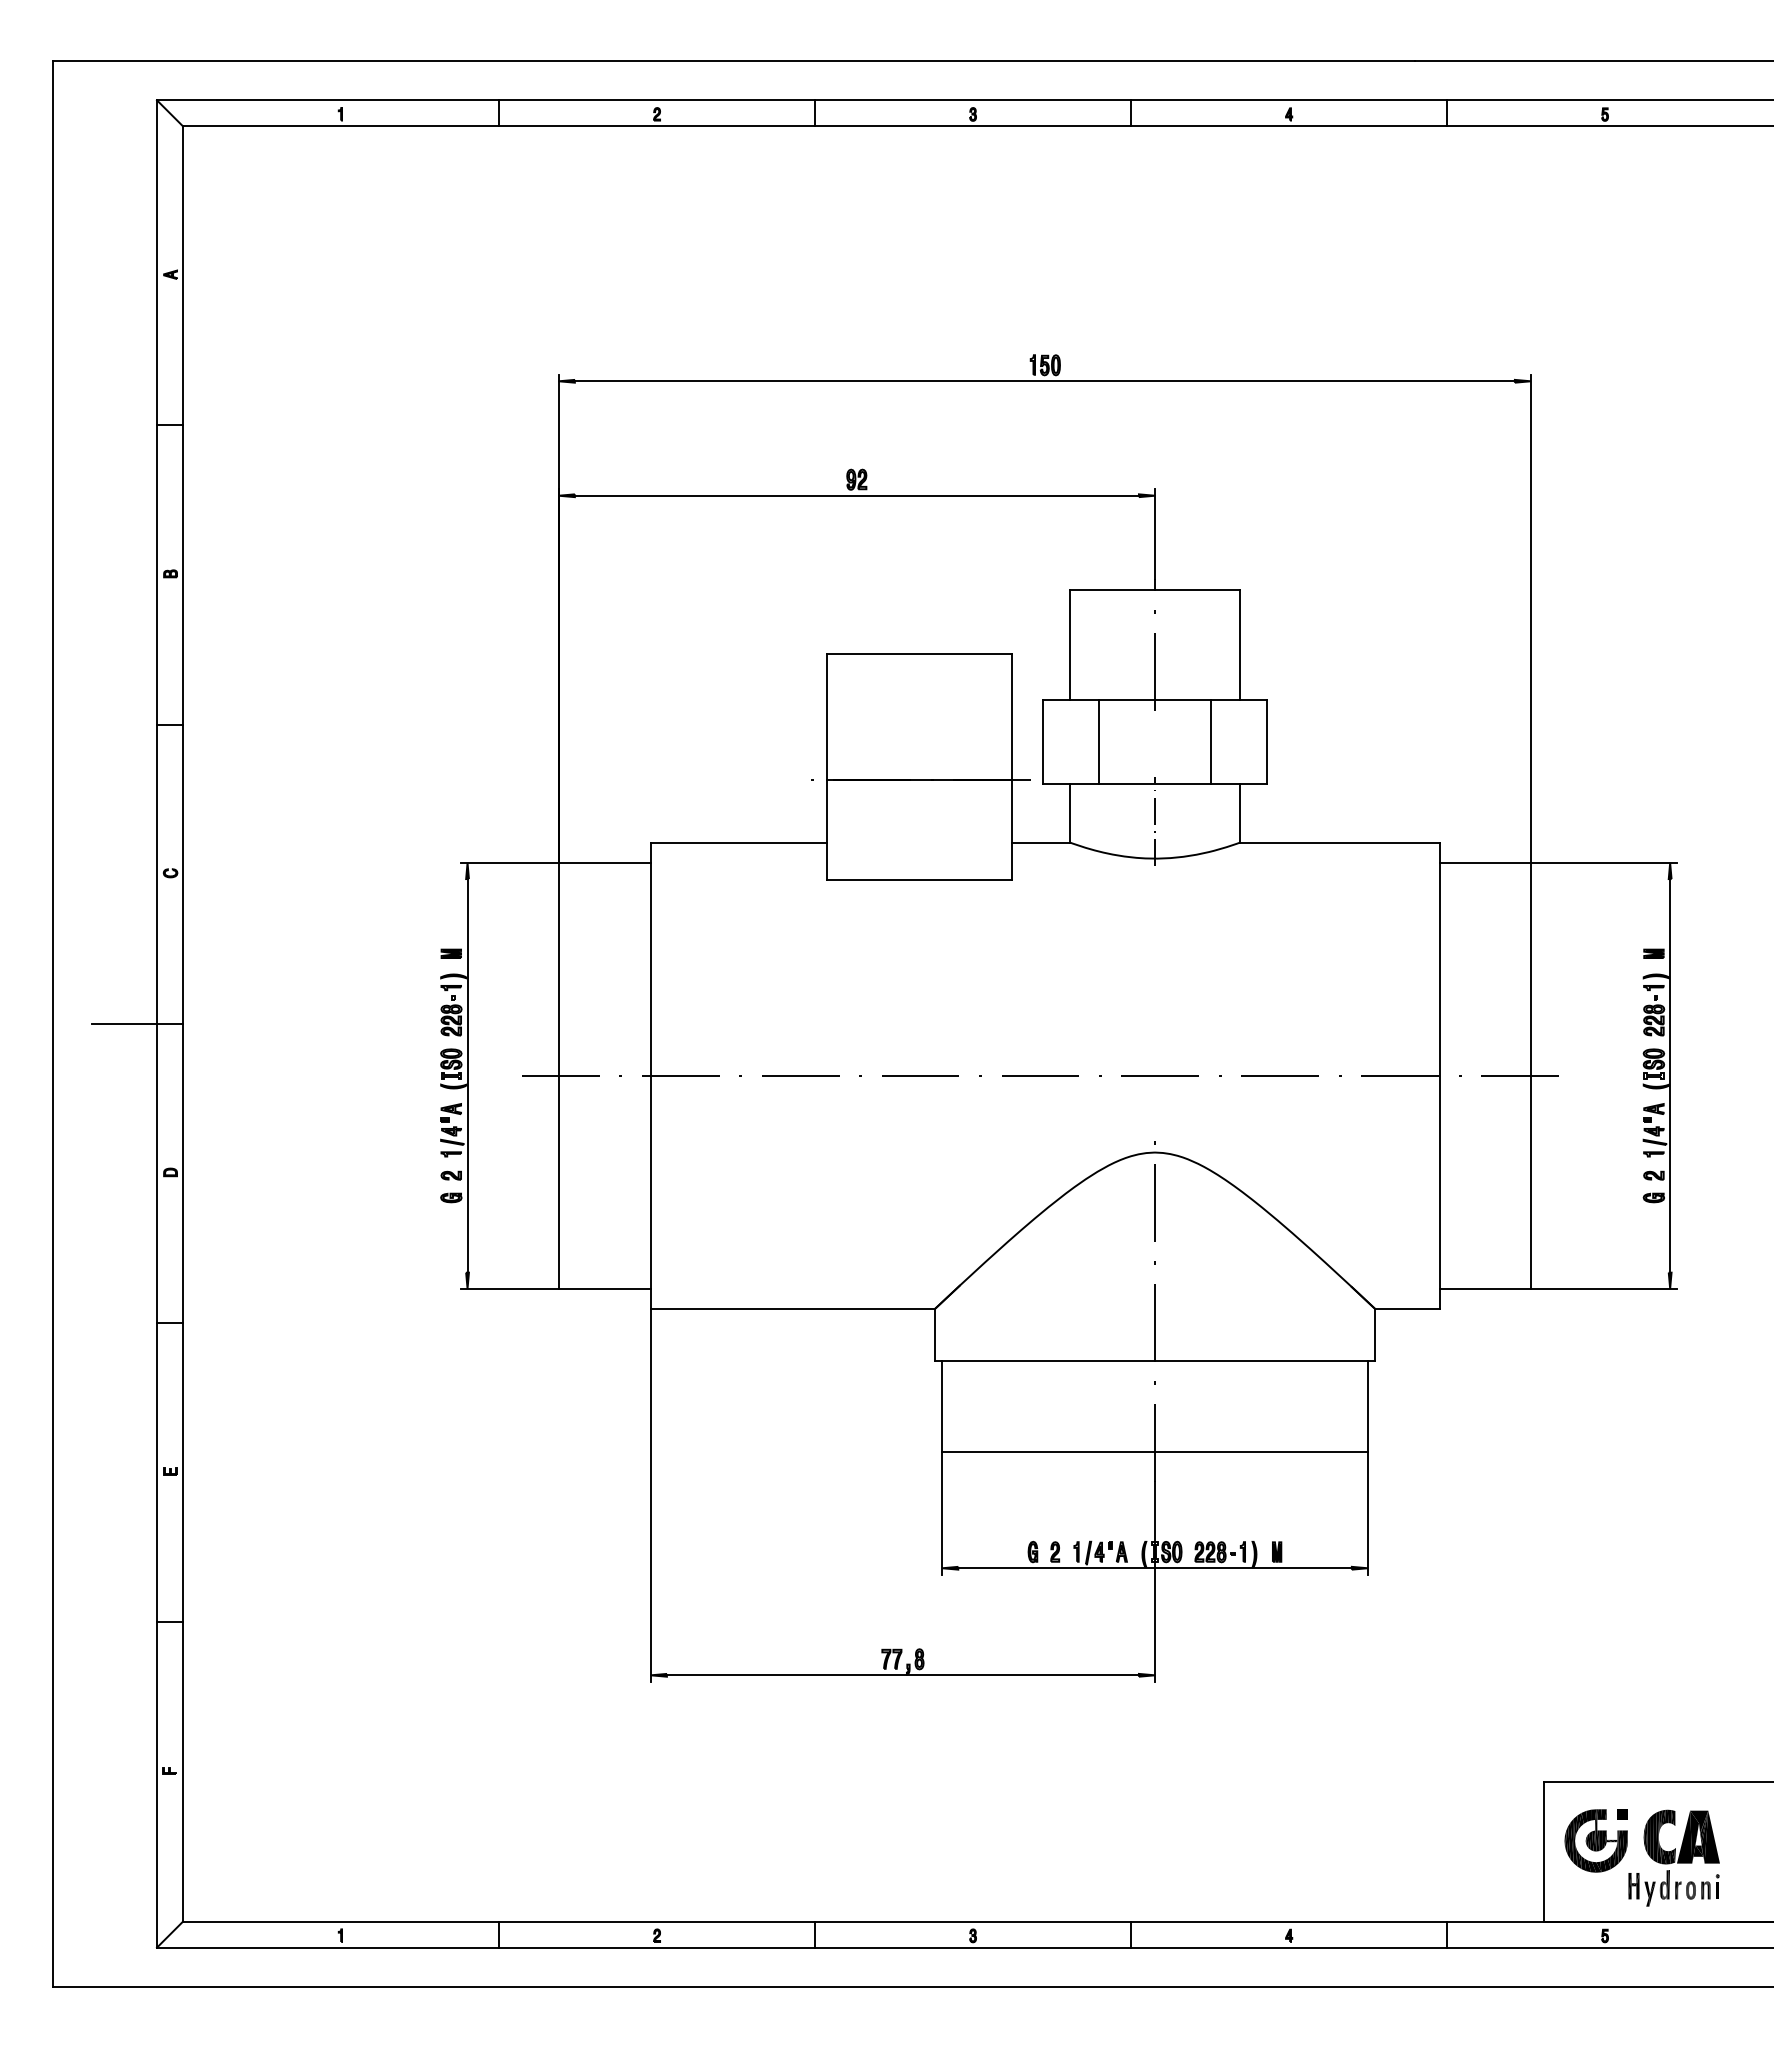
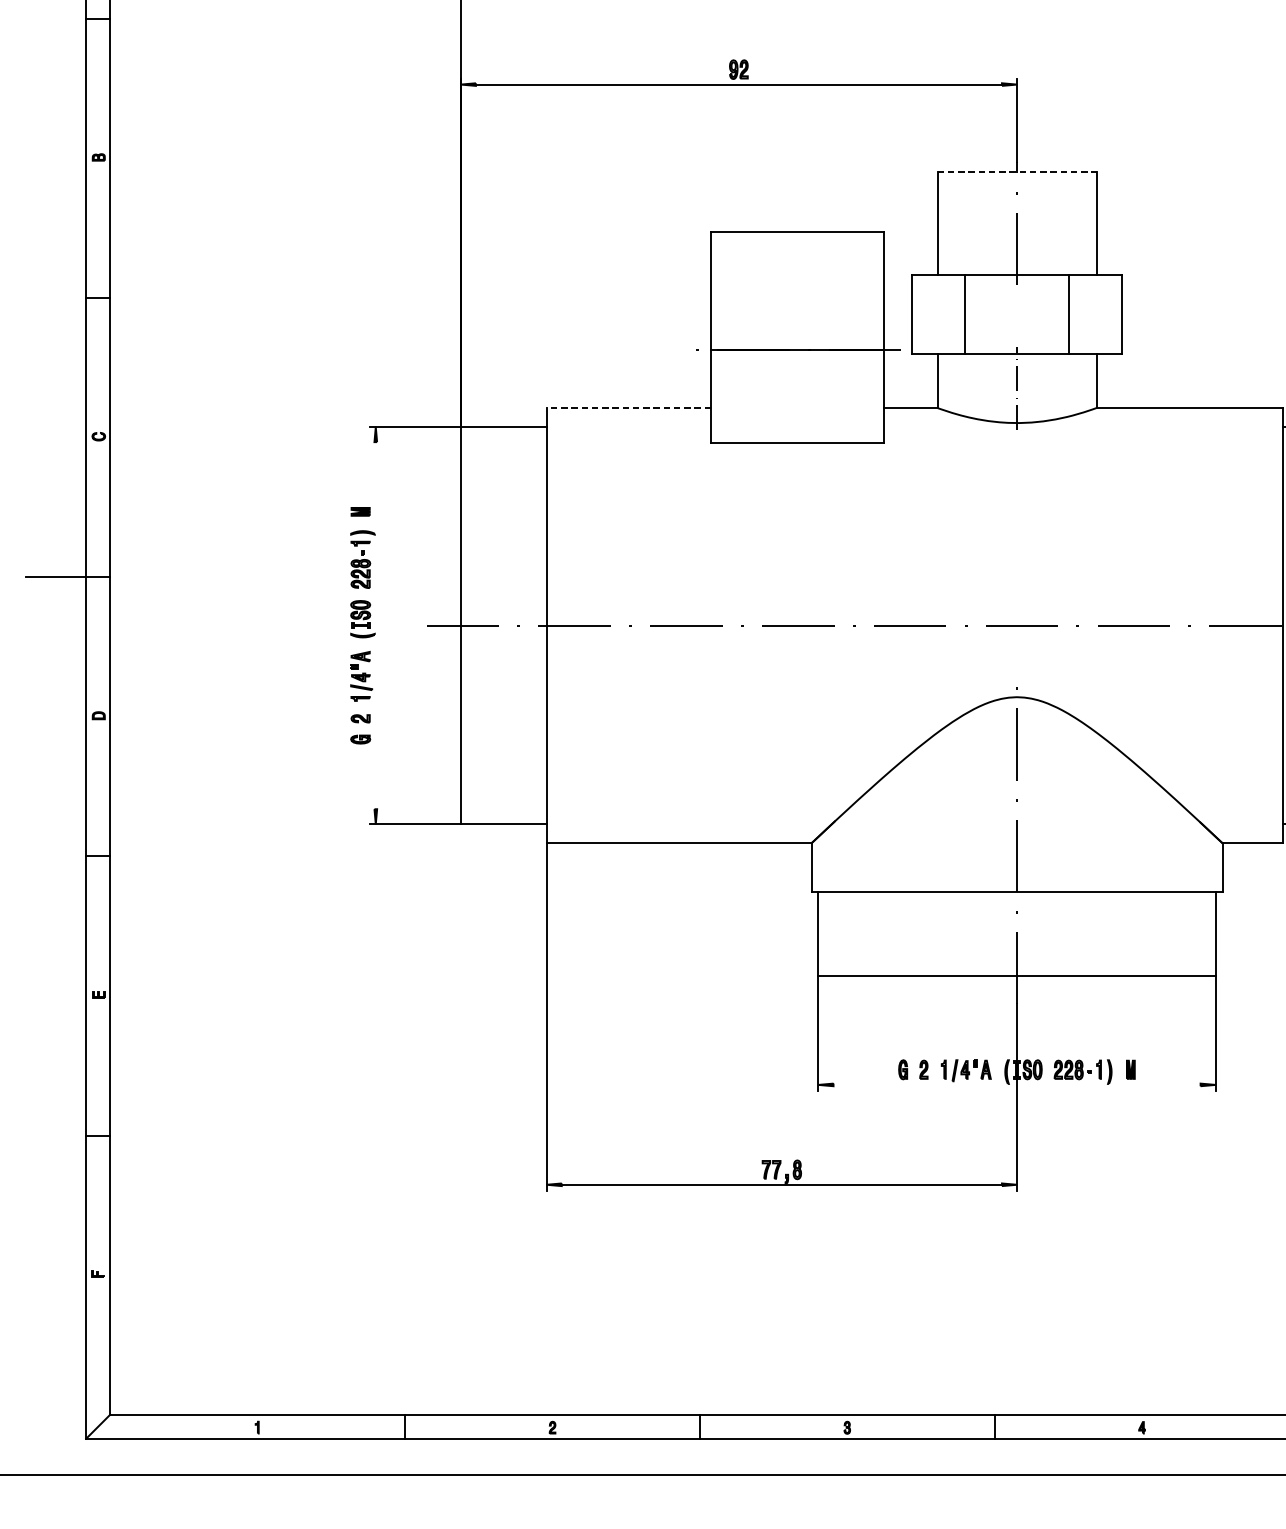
line: (1155, 589) -> (1017, 172), solid -> dashed
line: (738, 842) -> (628, 408), solid -> dashed
line: (467, 1075) -> (375, 625), removed
line: (1154, 1568) -> (1016, 1085), removed

